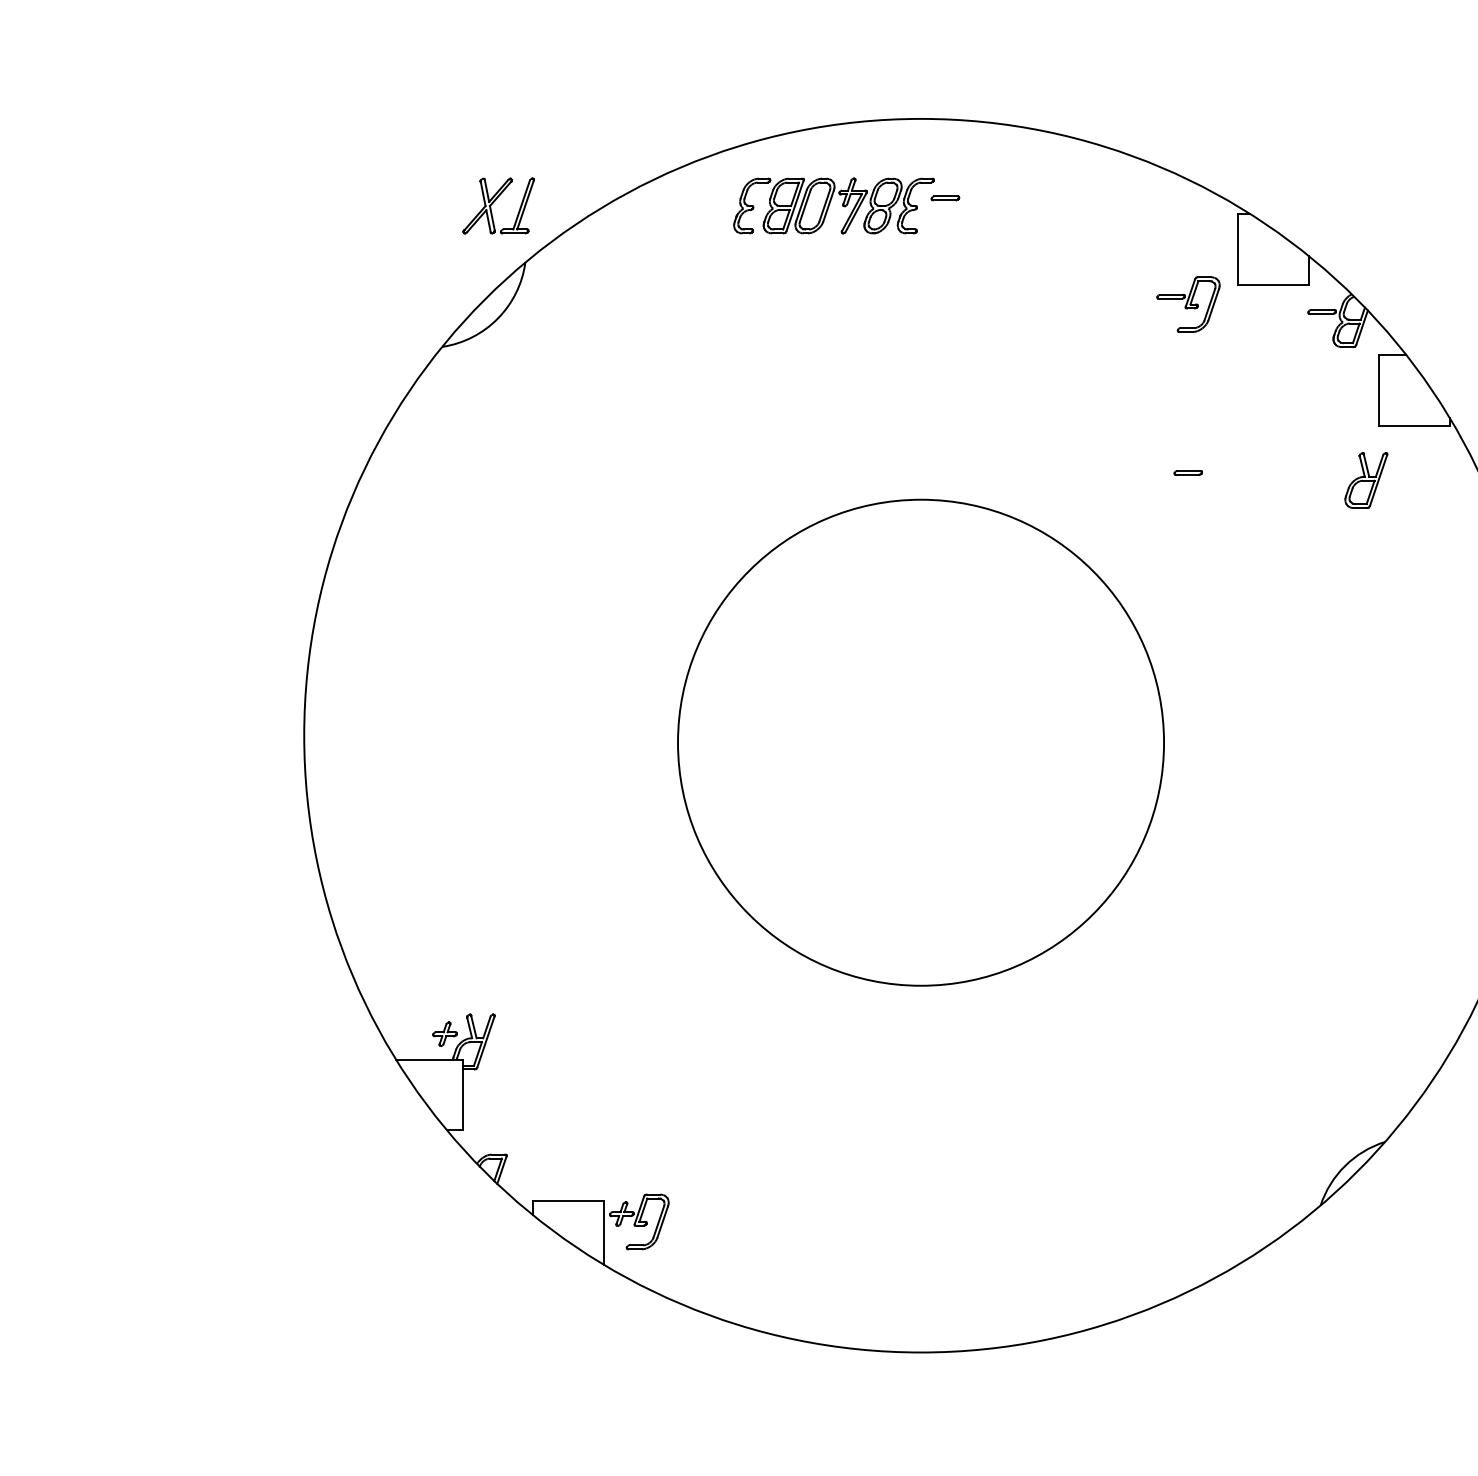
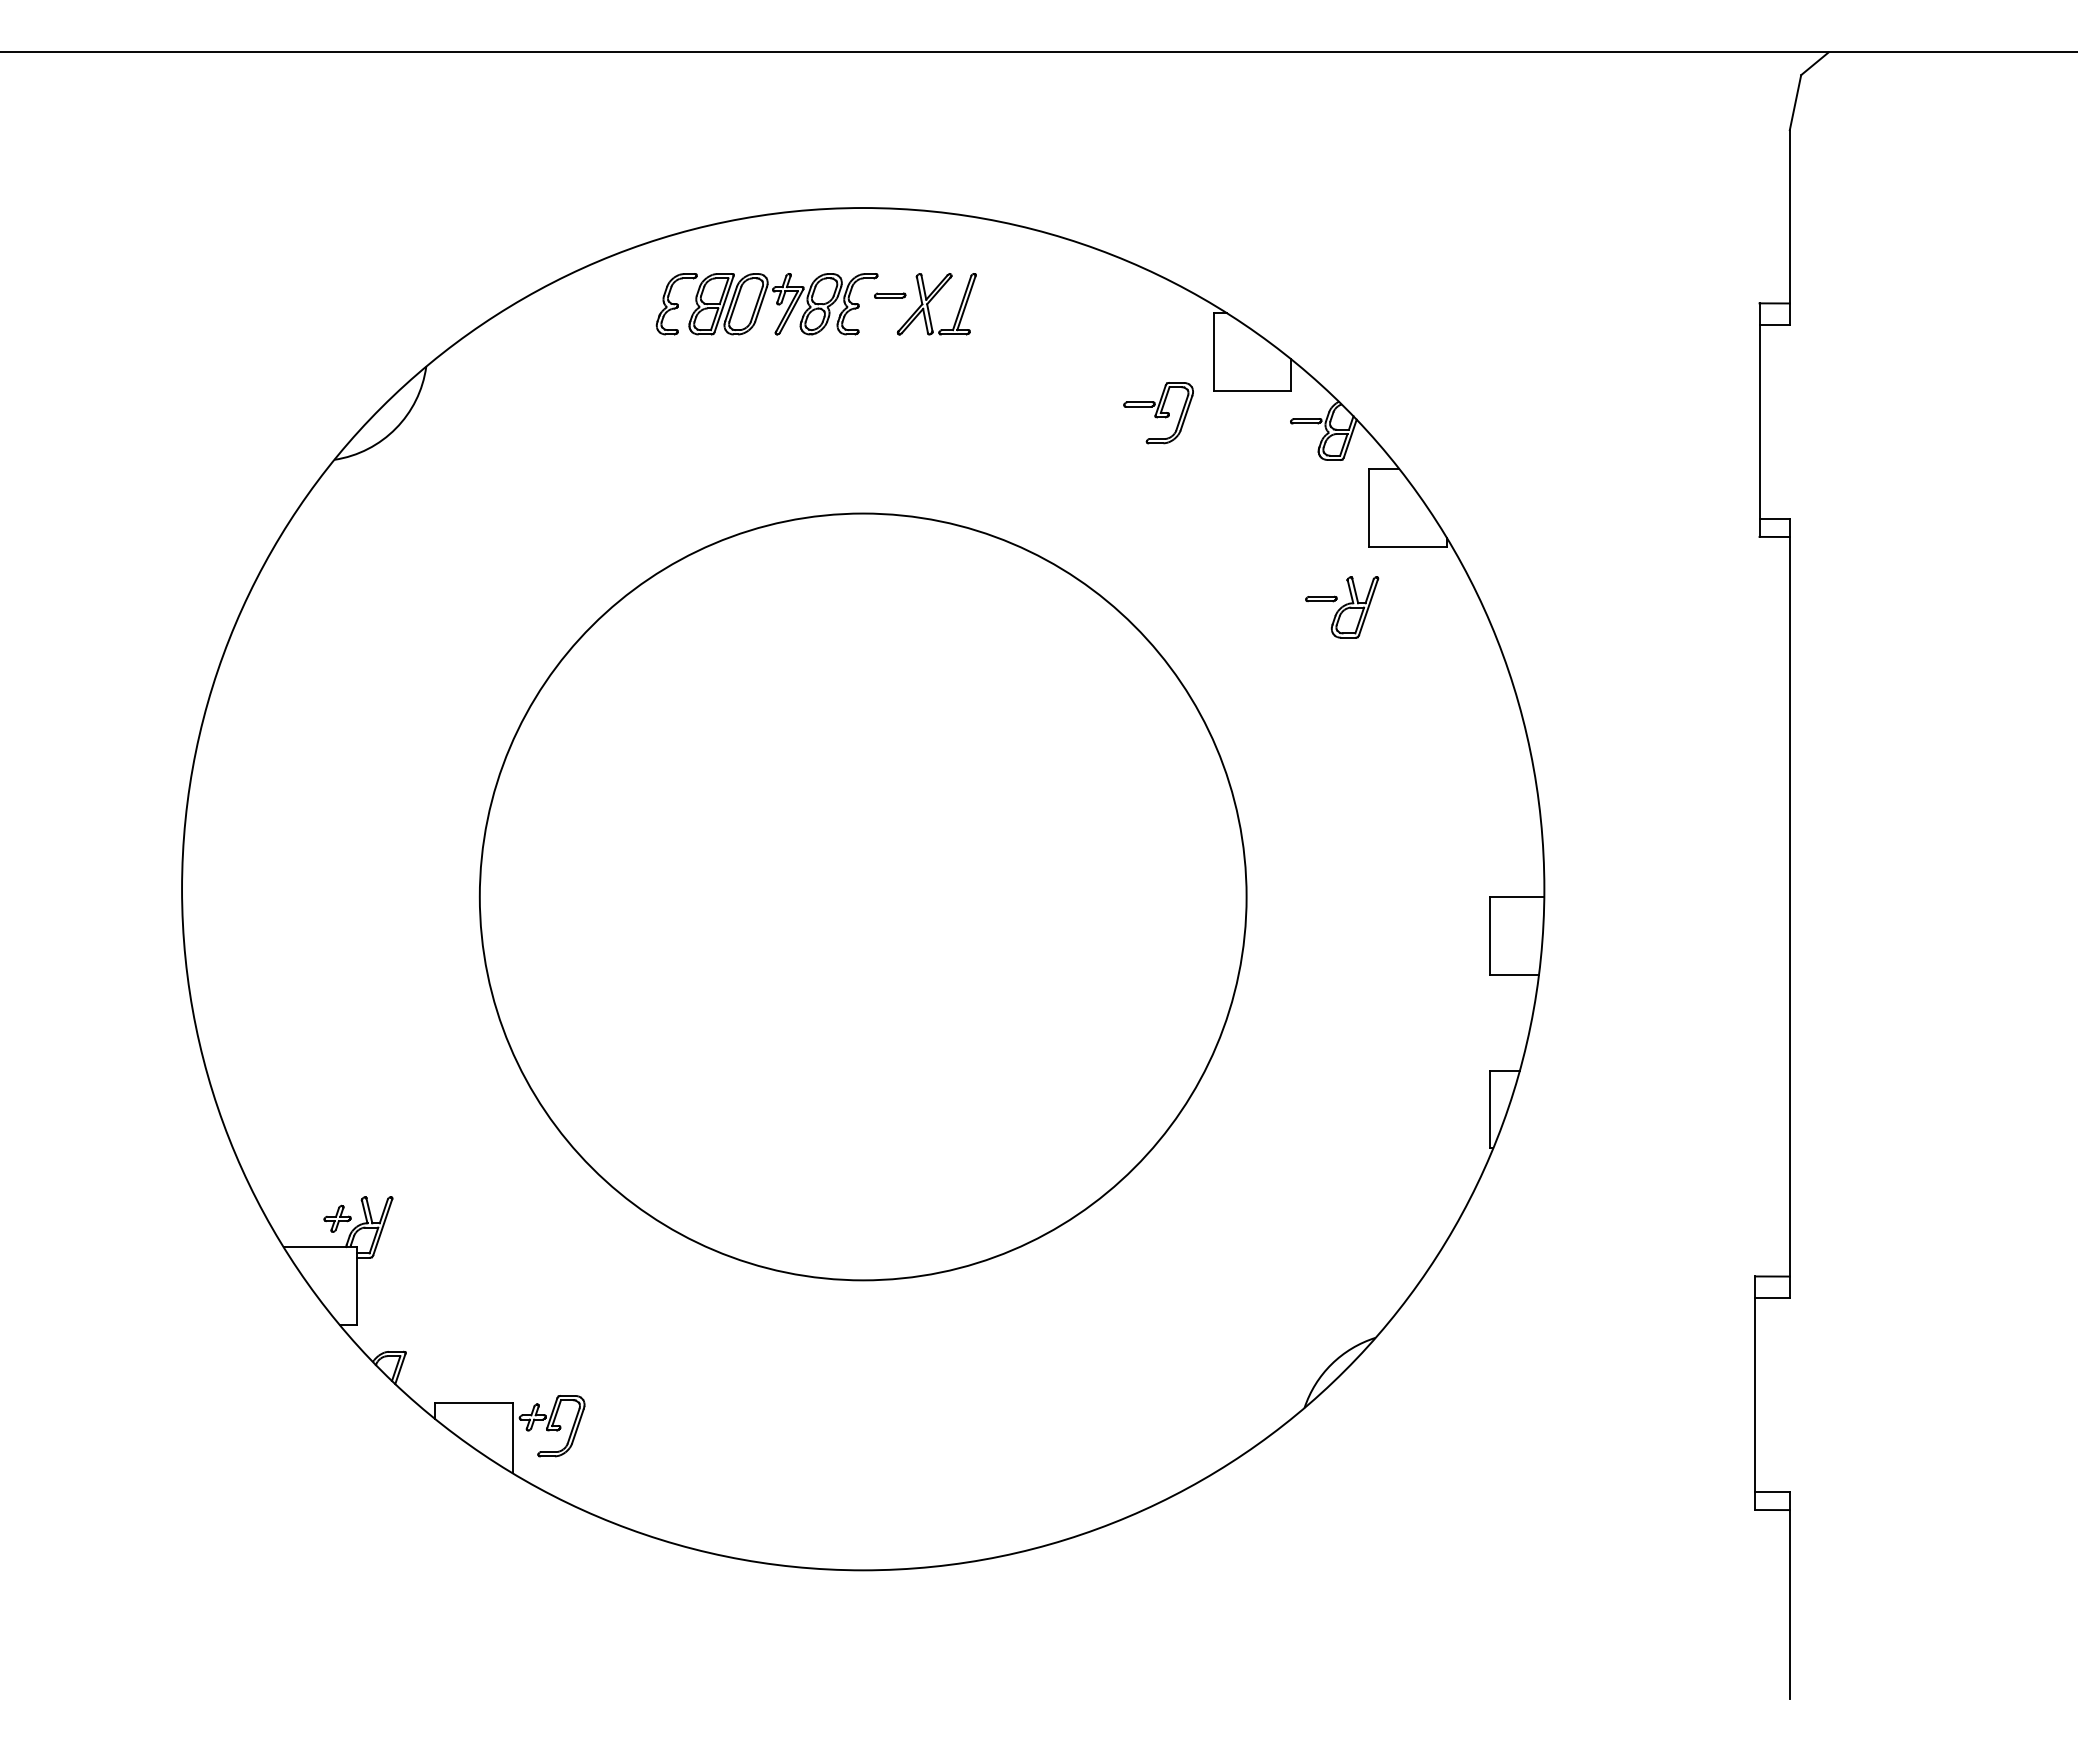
part: (494, 201) -> (932, 299), moved
part: (1188, 472) -> (1321, 598), moved
circle: (920, 742) -> (862, 896), size x1.43

